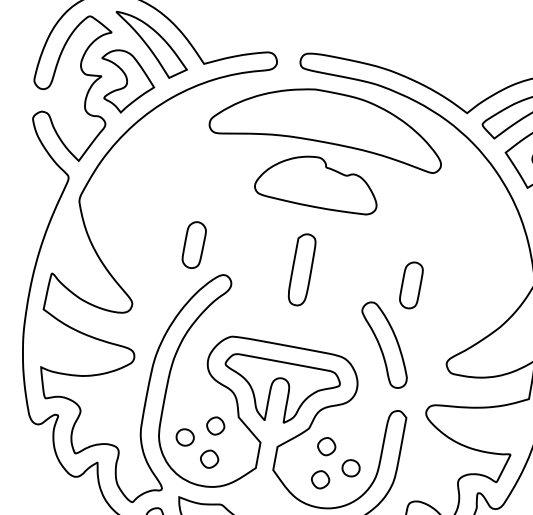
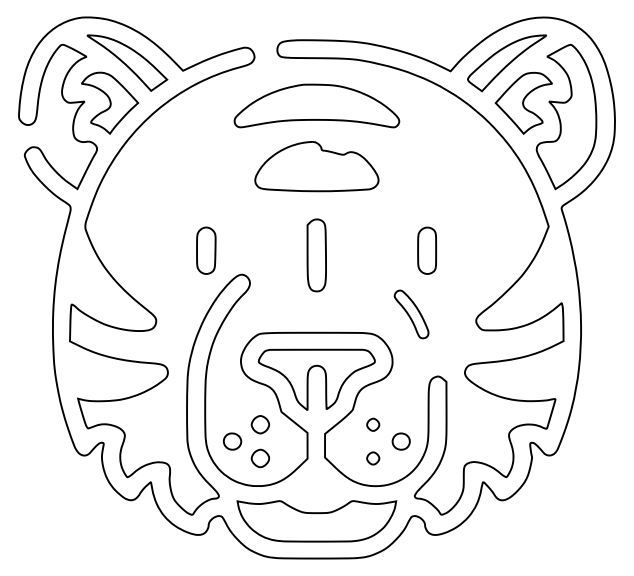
part: (329, 122) -> (316, 105), size x0.7
part: (384, 345) -> (411, 314), size x0.6
part: (325, 446) -> (372, 424), size x0.7
part: (319, 479) -> (372, 458), size x0.7

